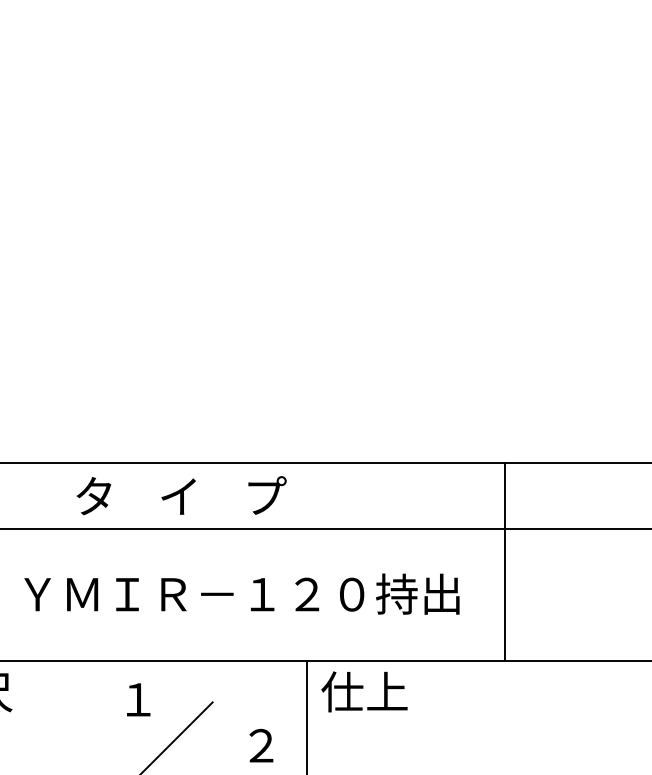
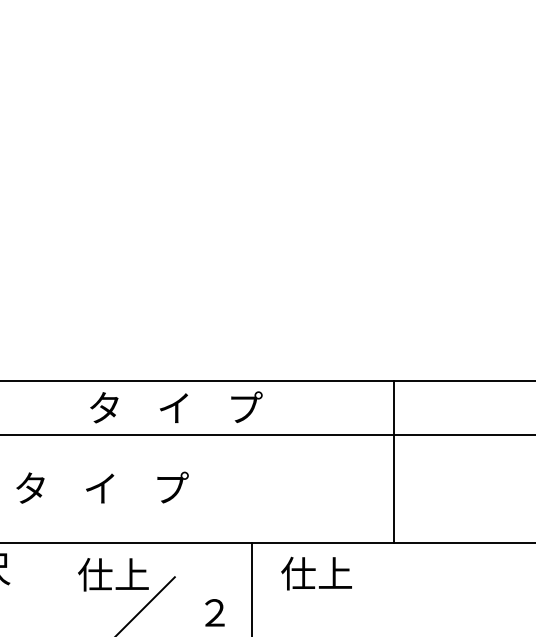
text: (181, 495) -> (176, 407), moved
line: (504, 561) -> (393, 461), moved
text: (238, 594) -> (196, 488), ＹＭＩＲ－１２０持出 -> タ    イ    プ
text: (364, 691) -> (316, 573), moved
text: (137, 699) -> (113, 574), １ -> 仕上

